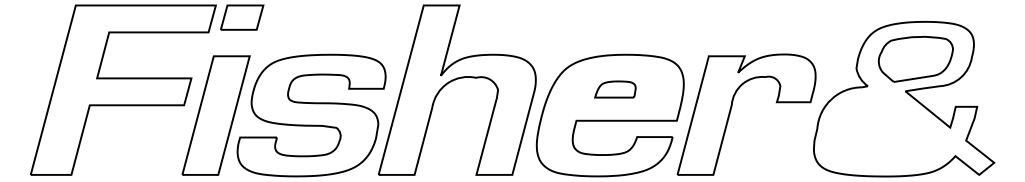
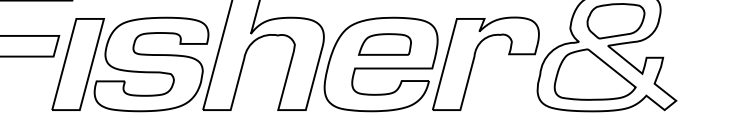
part: (615, 89) -> (385, 44), size x1.67
part: (888, 128) -> (594, 74), added

